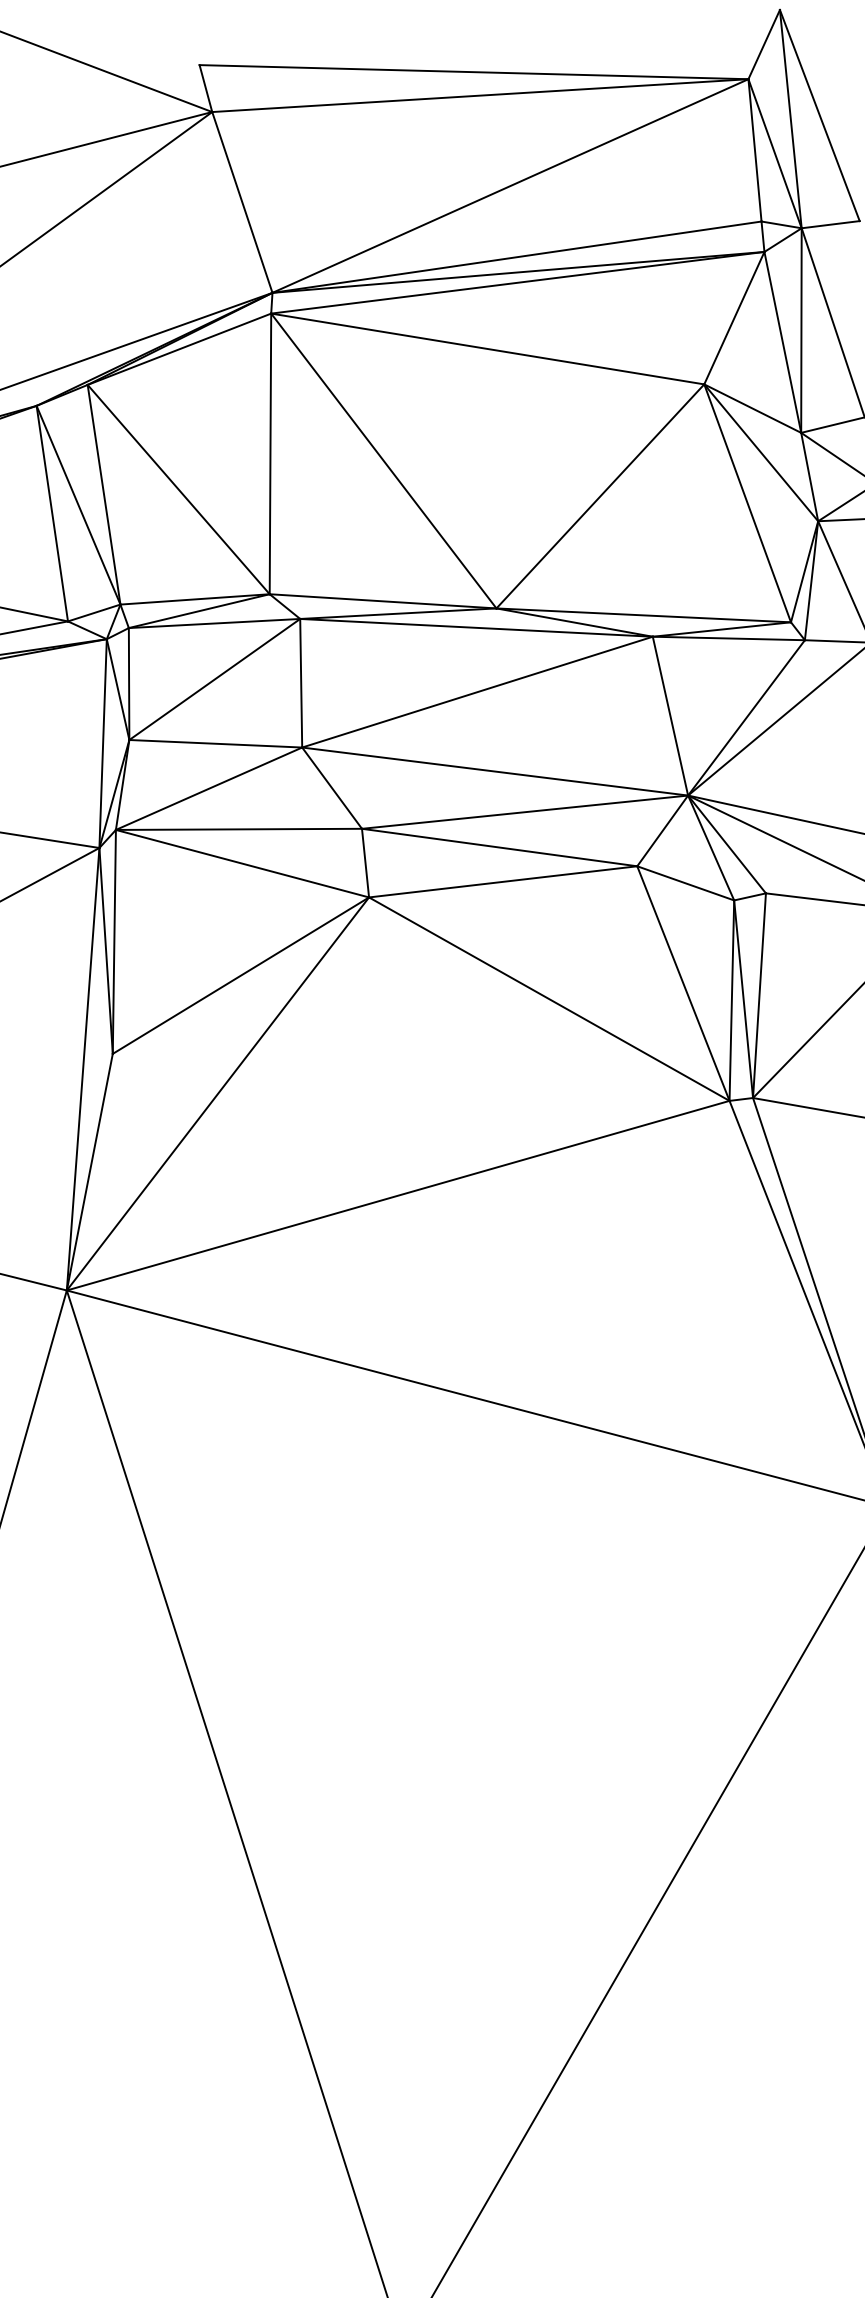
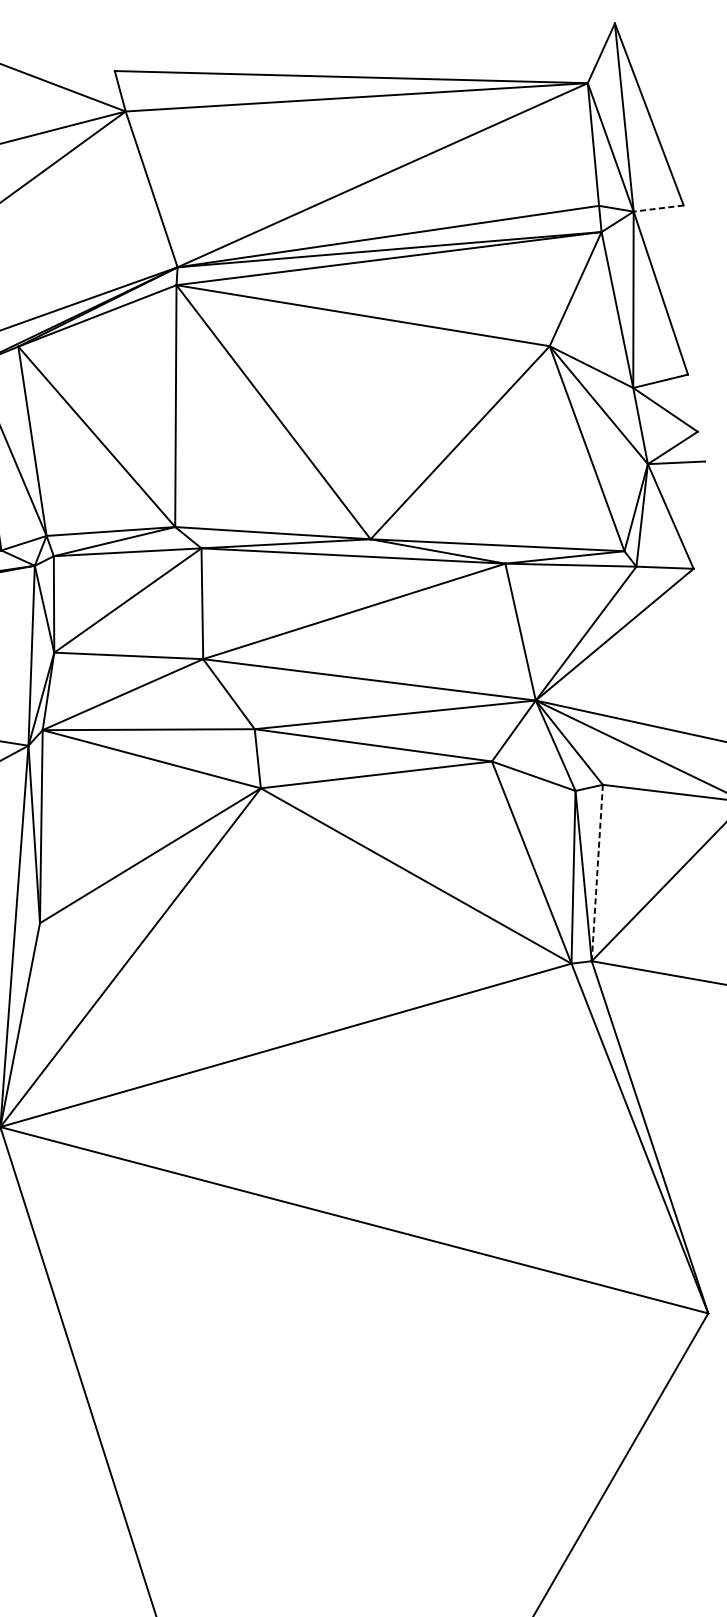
line: (830, 224) -> (658, 208), solid -> dashed
line: (759, 995) -> (597, 872), solid -> dashed

